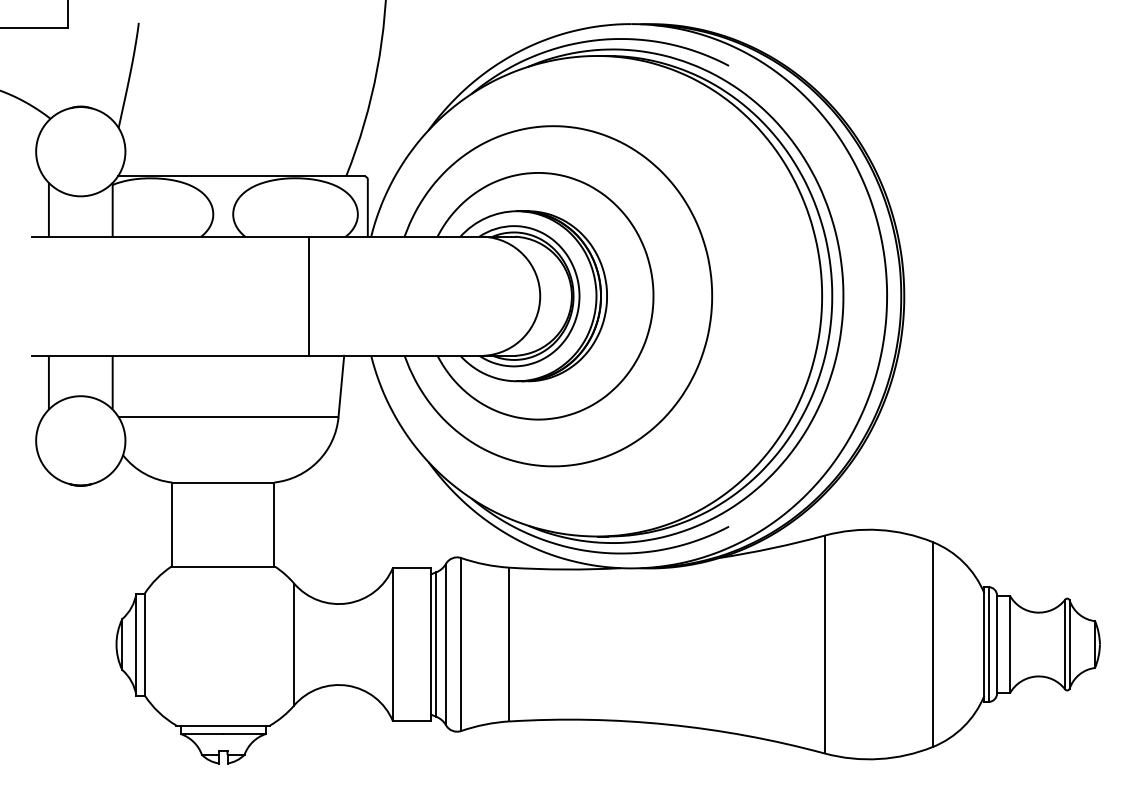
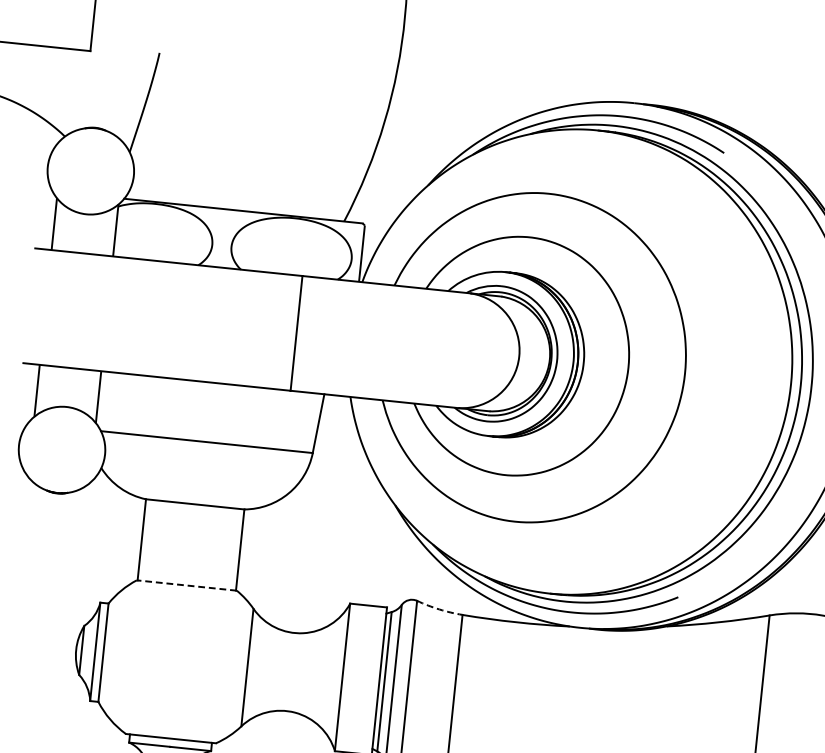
arc: (485, 564) -> (439, 609), solid -> dashed
line: (223, 566) -> (187, 585), solid -> dashed

